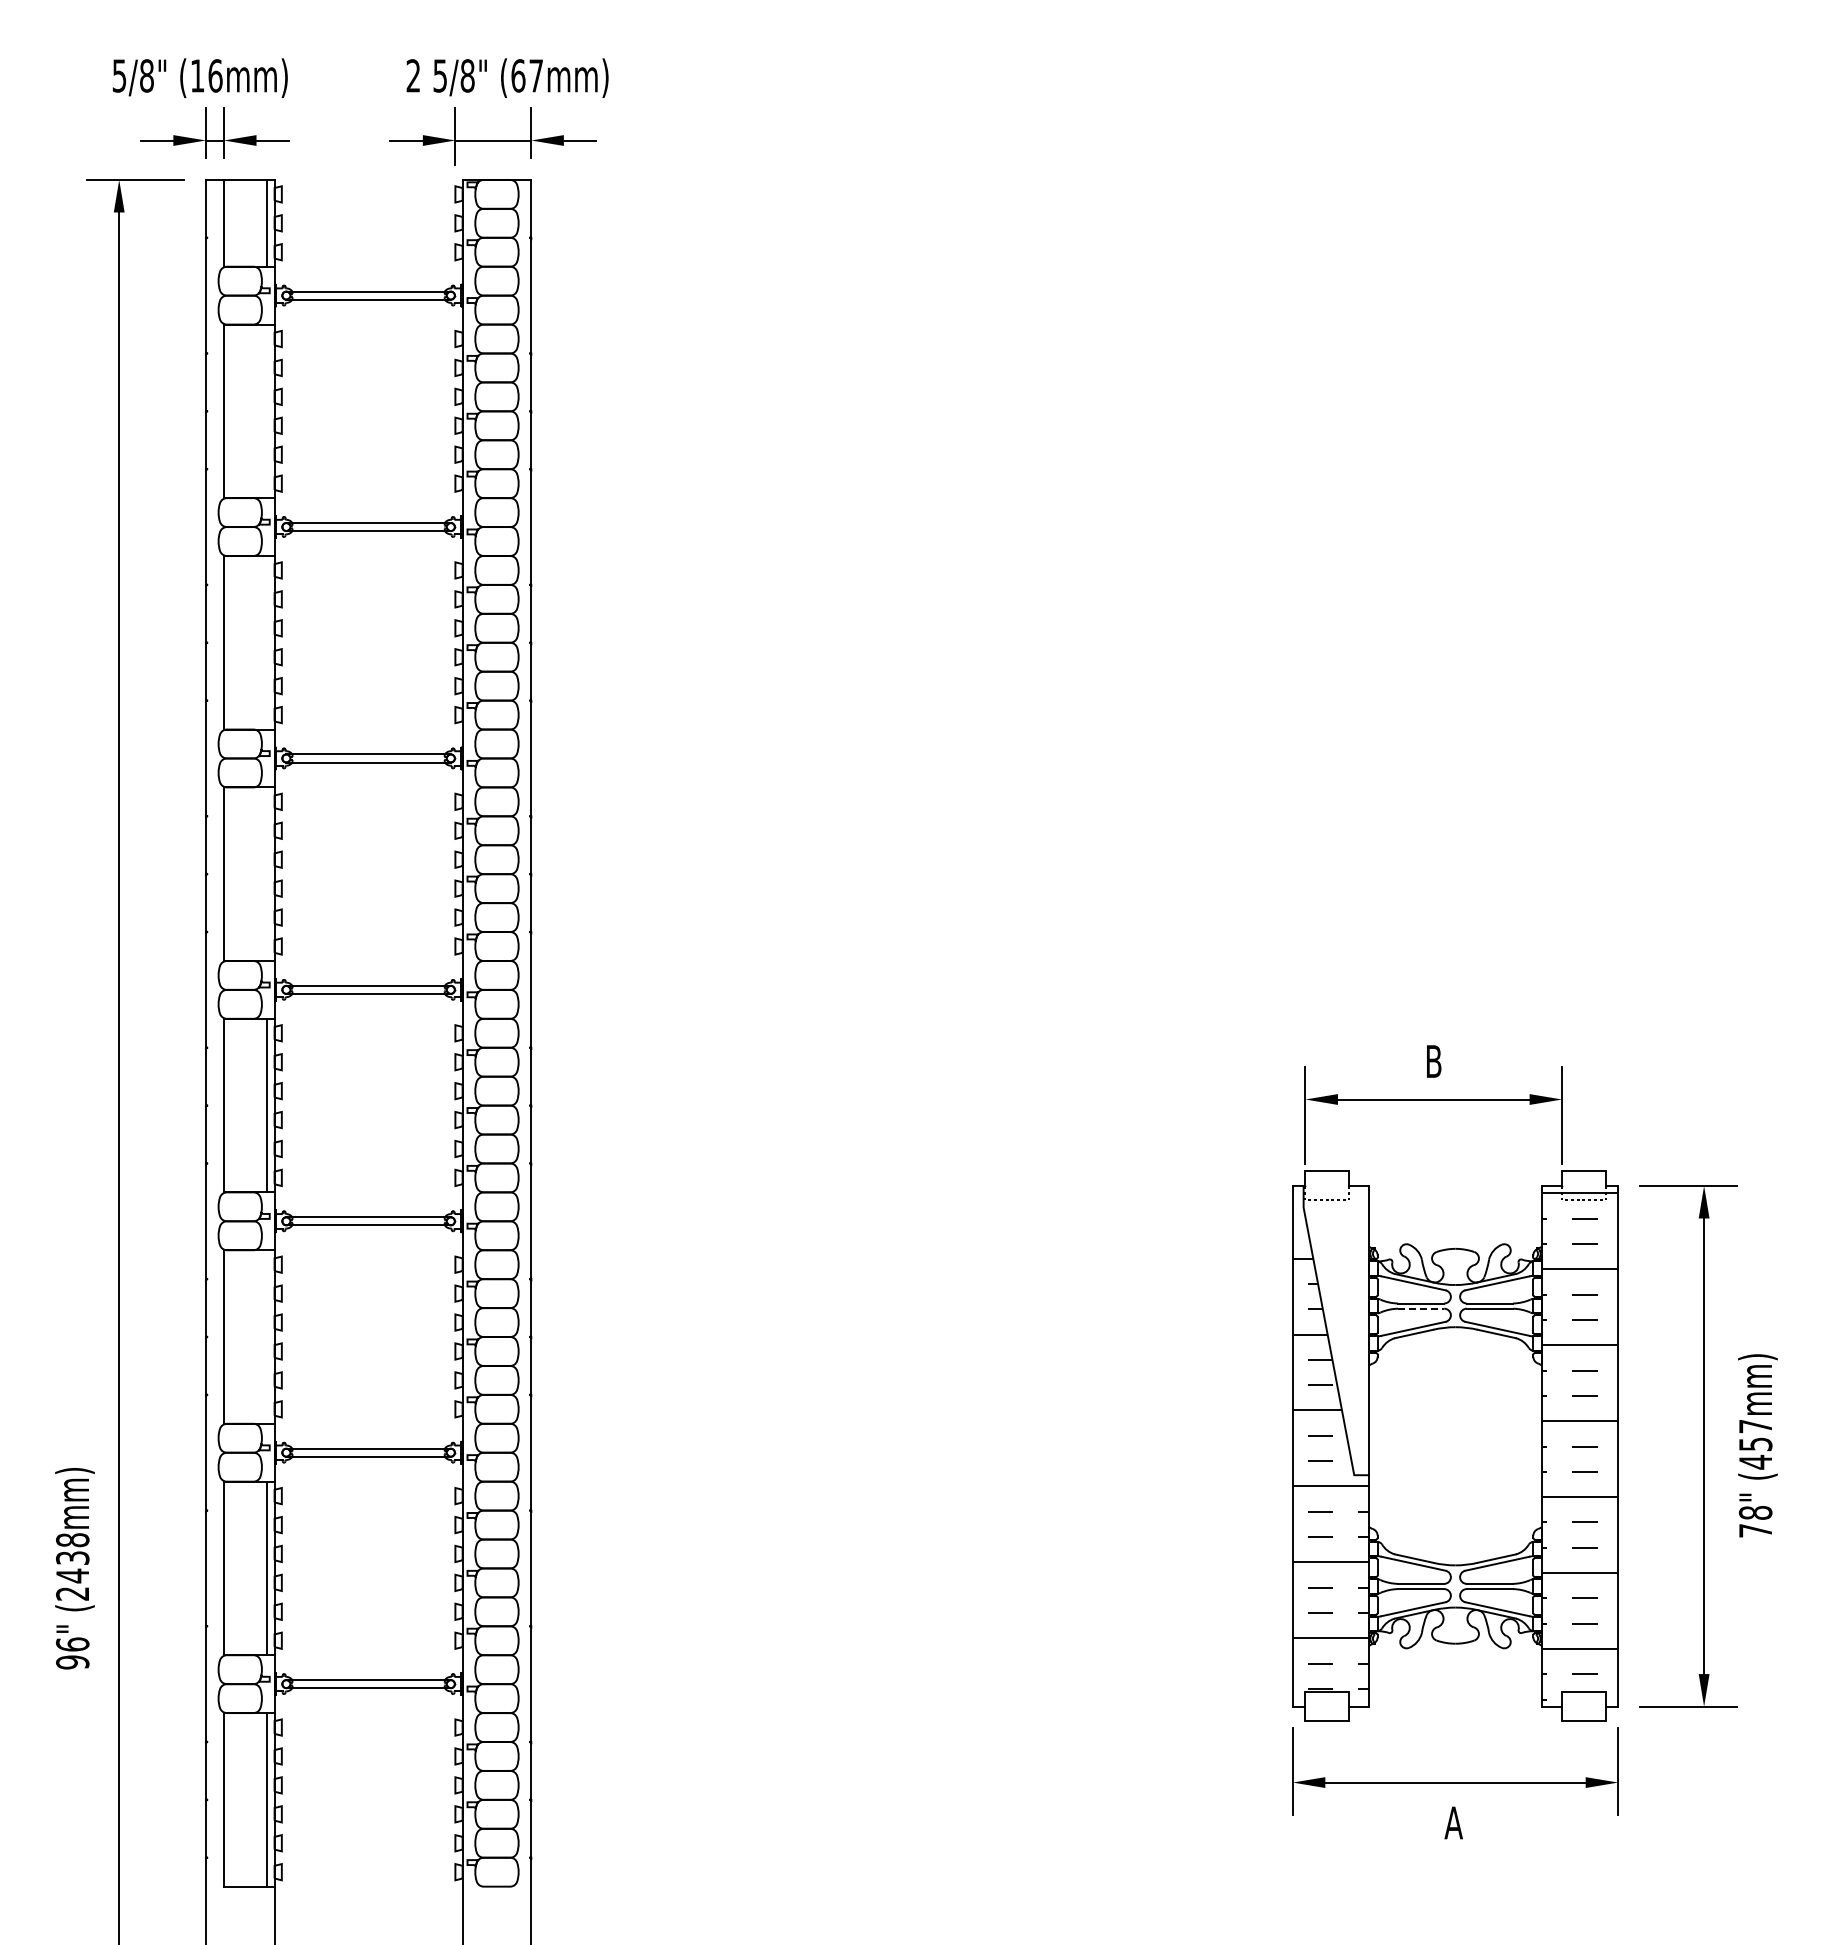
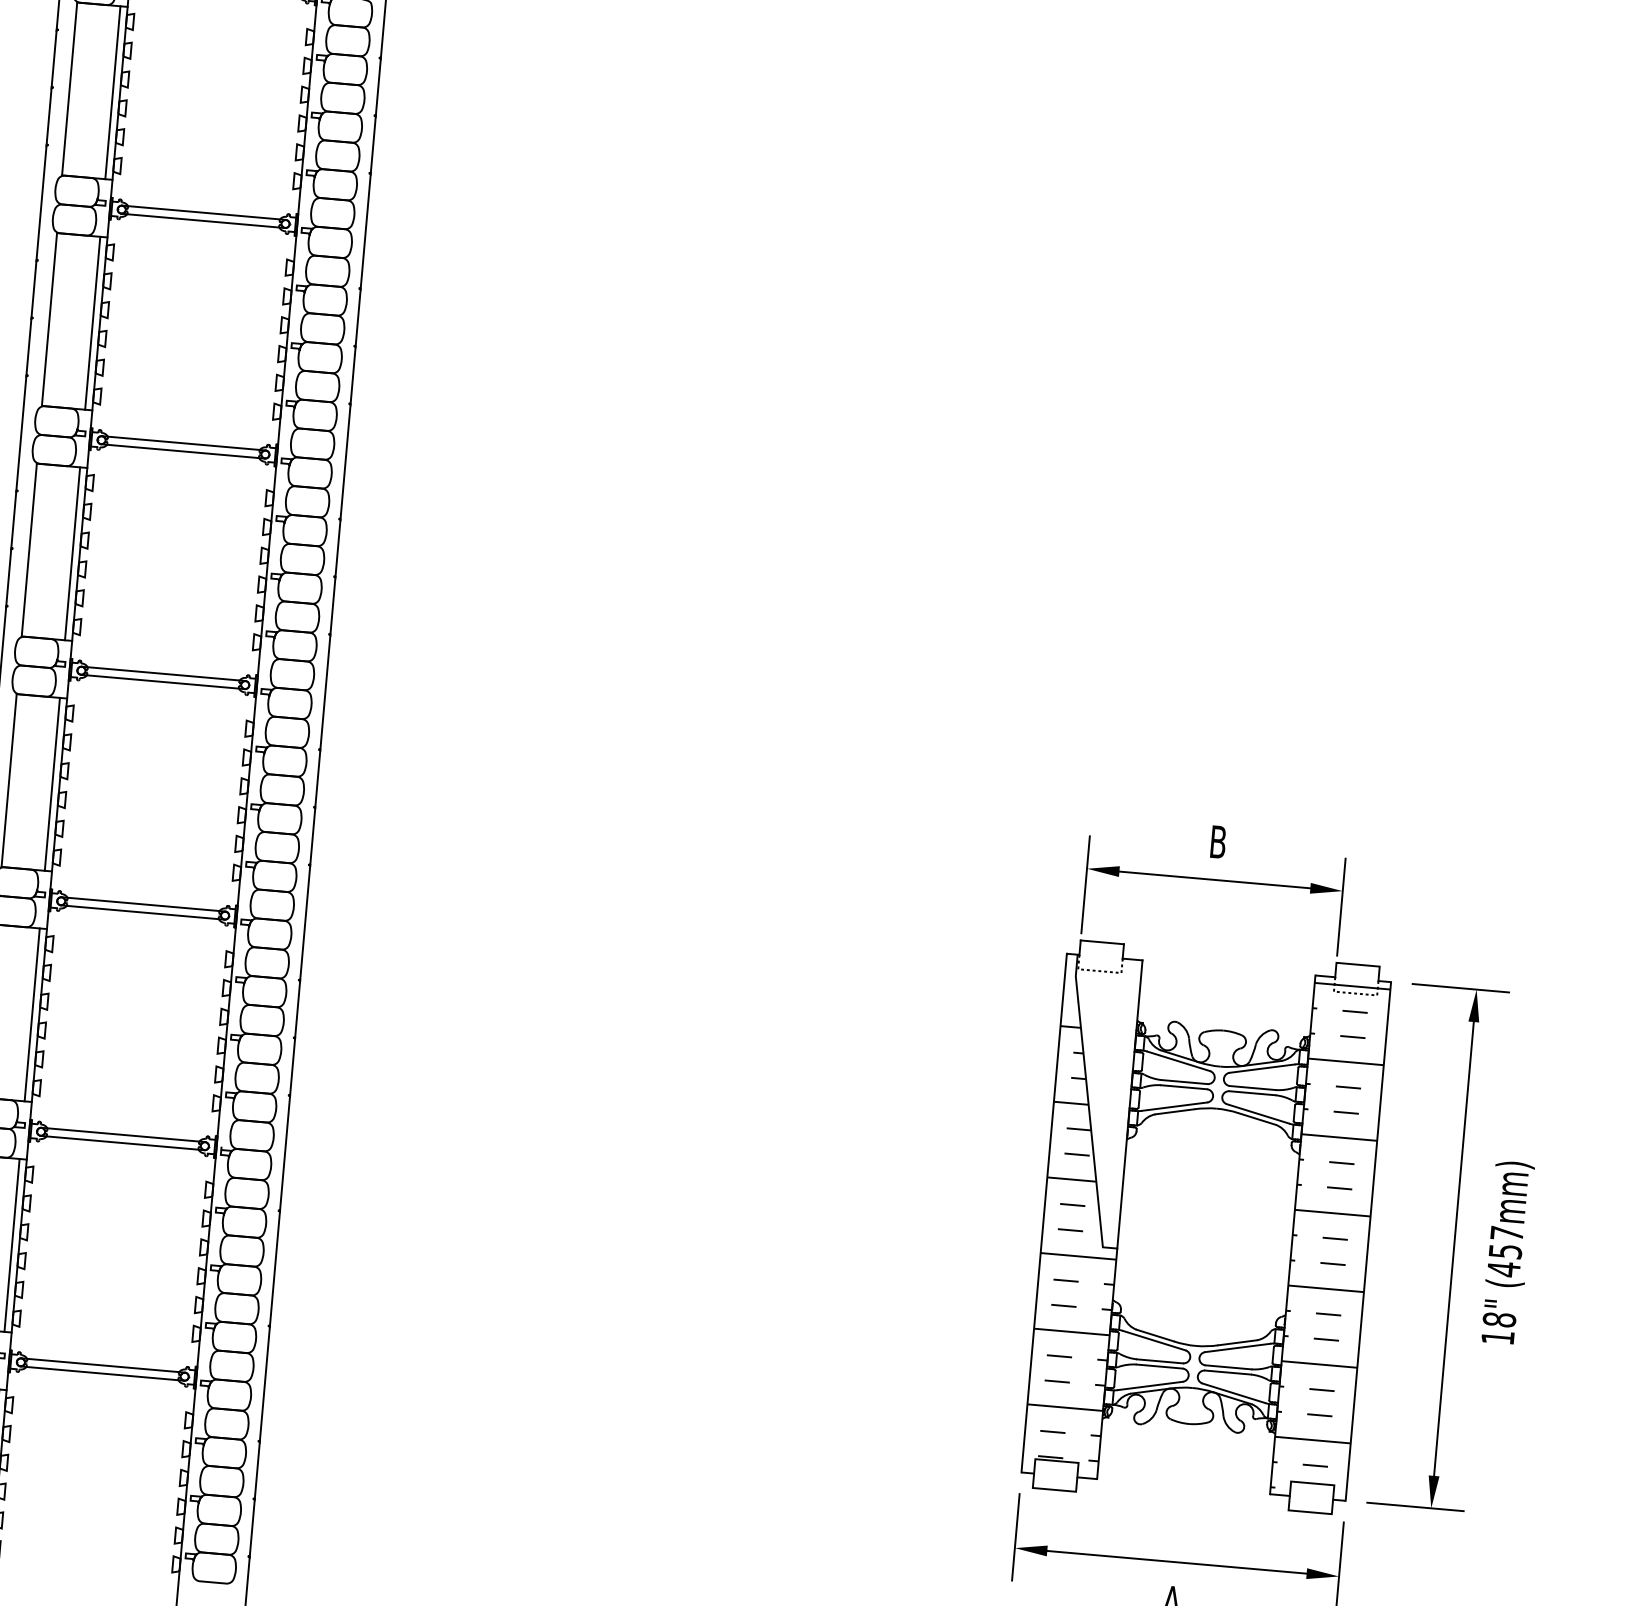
line: (267, 411) -> (112, 92), added
line: (267, 642) -> (92, 323), added
line: (267, 873) -> (72, 553), added
line: (1421, 1308) -> (1184, 1087), dashed -> solid
line: (267, 1336) -> (32, 1014), added
text: (1755, 1530) -> (1497, 1337), 78" -> 18"

